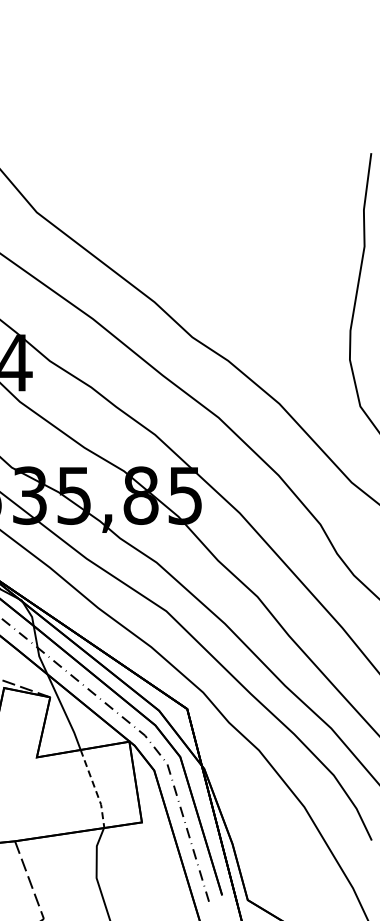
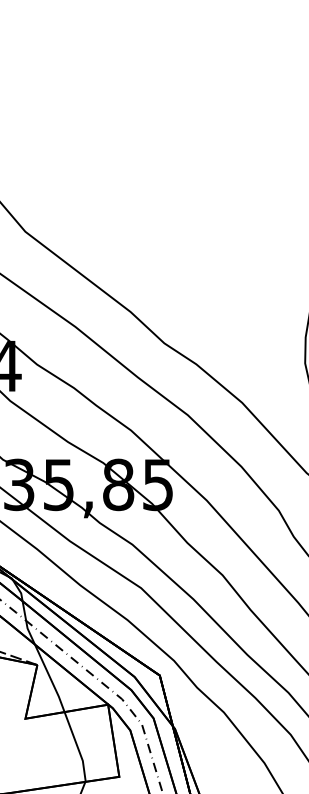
line: (95, 789) -> (77, 747), dashed -> solid

